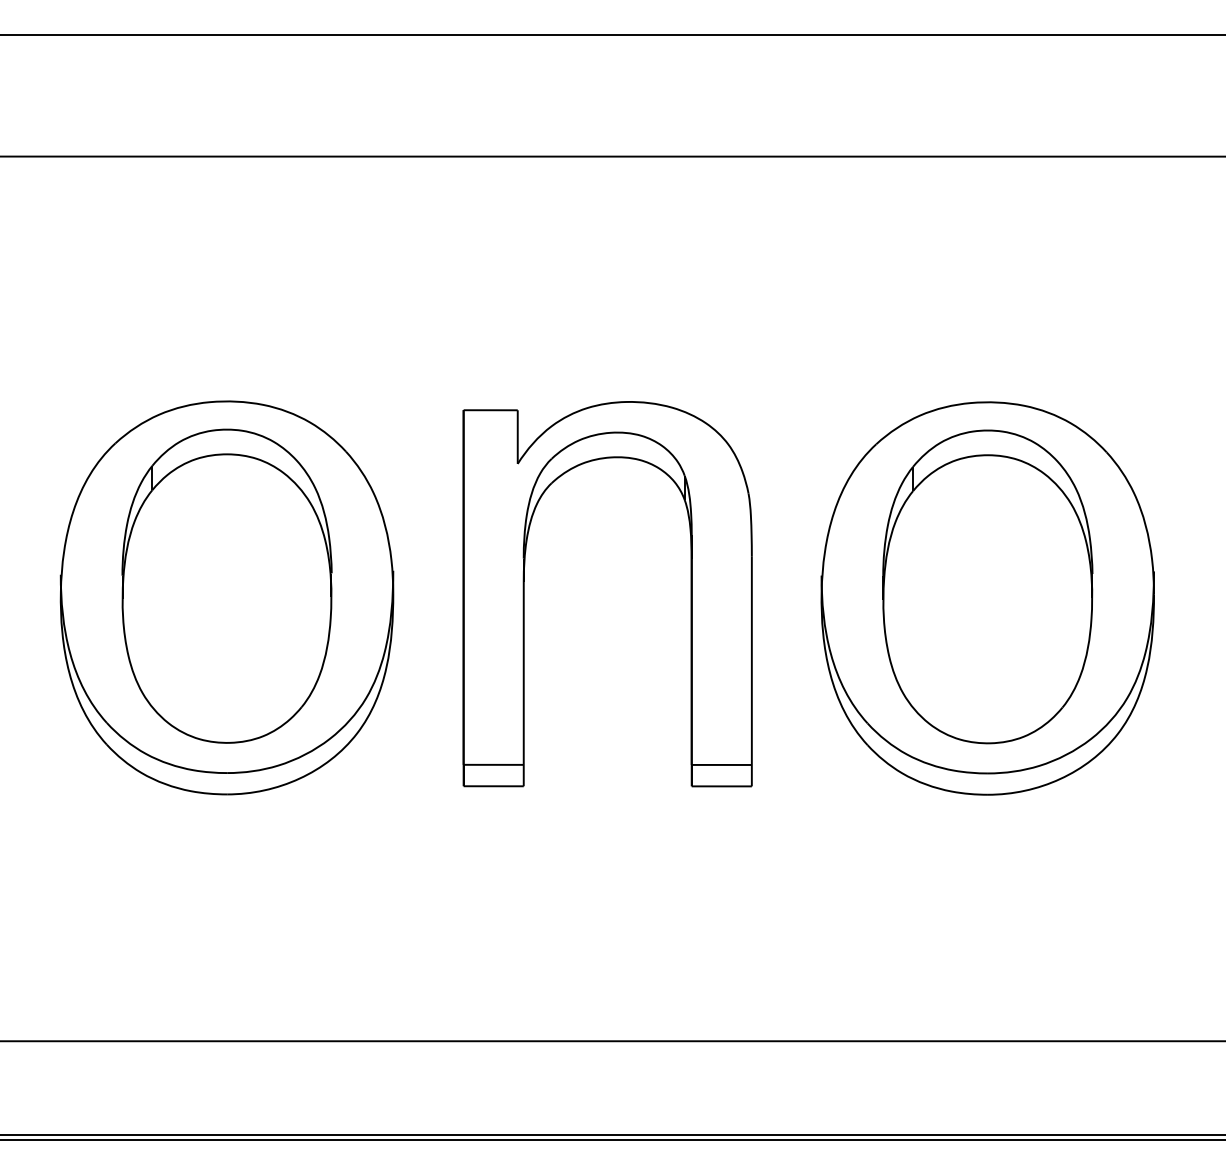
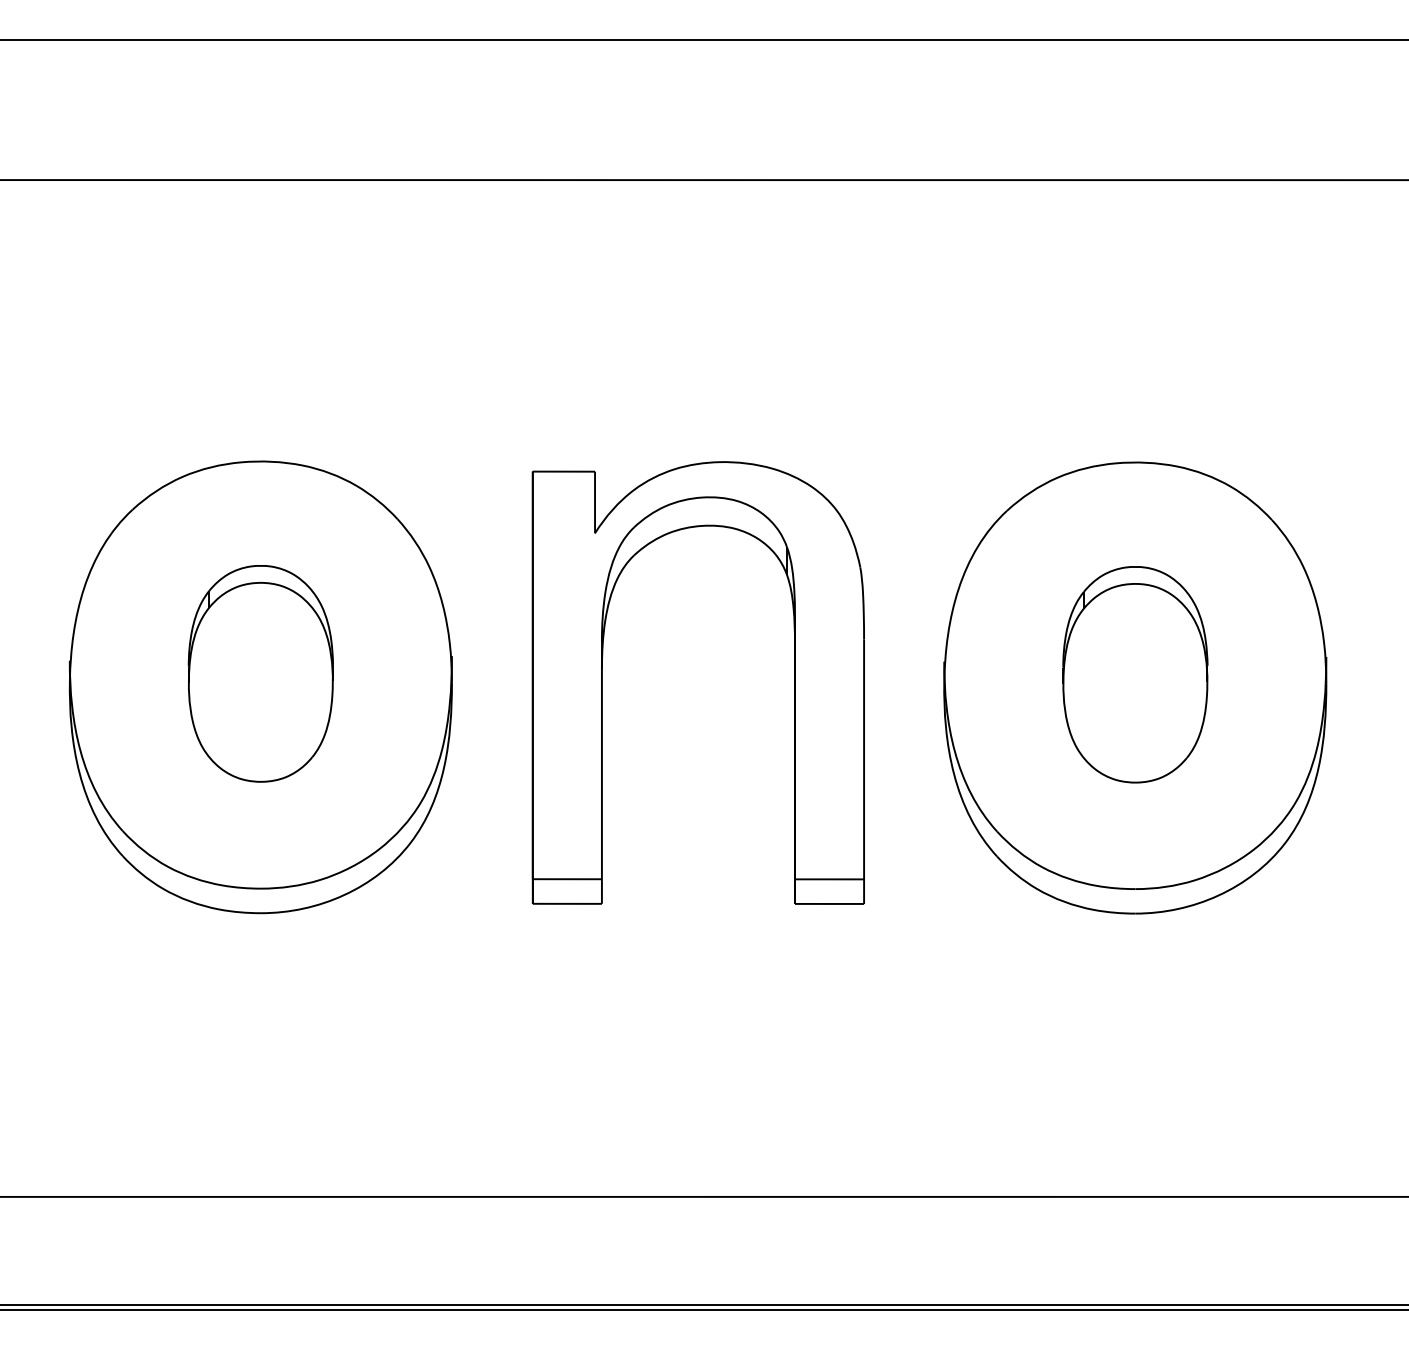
part: (226, 585) -> (260, 673), size x0.6
part: (987, 586) -> (1134, 674), size x0.6

